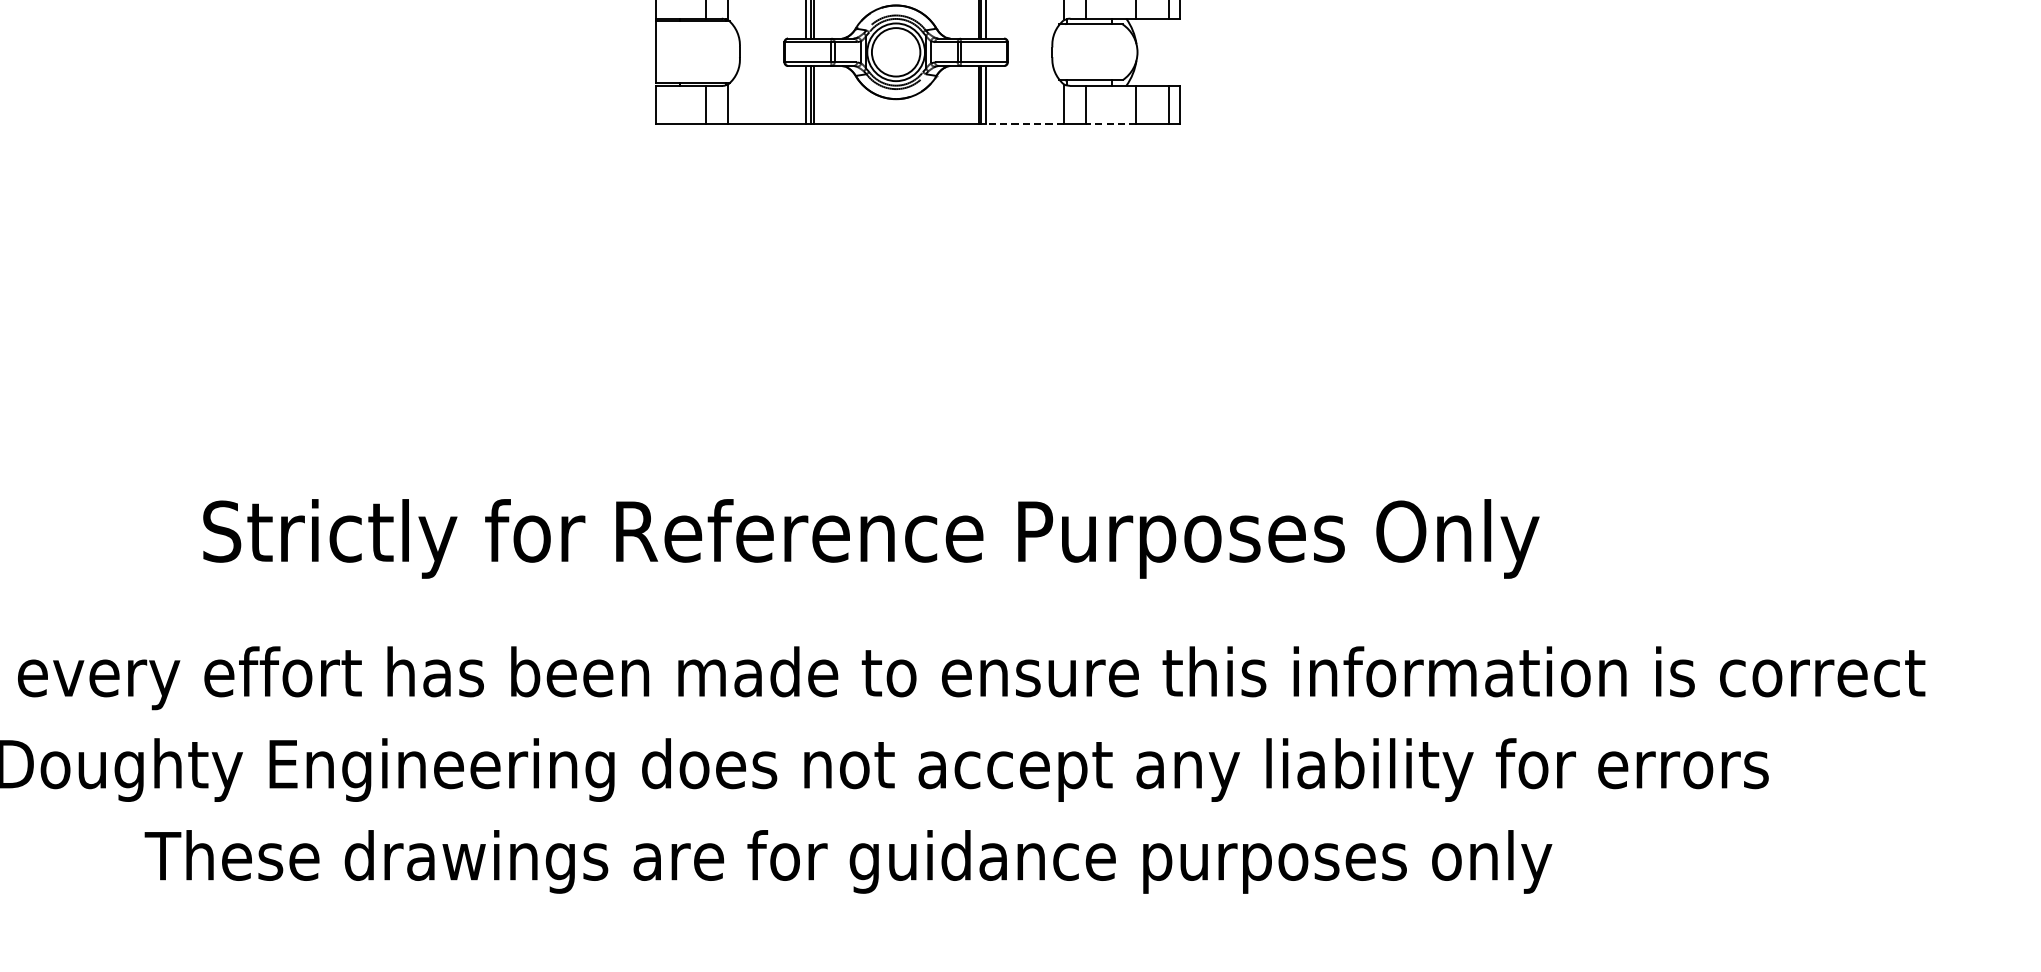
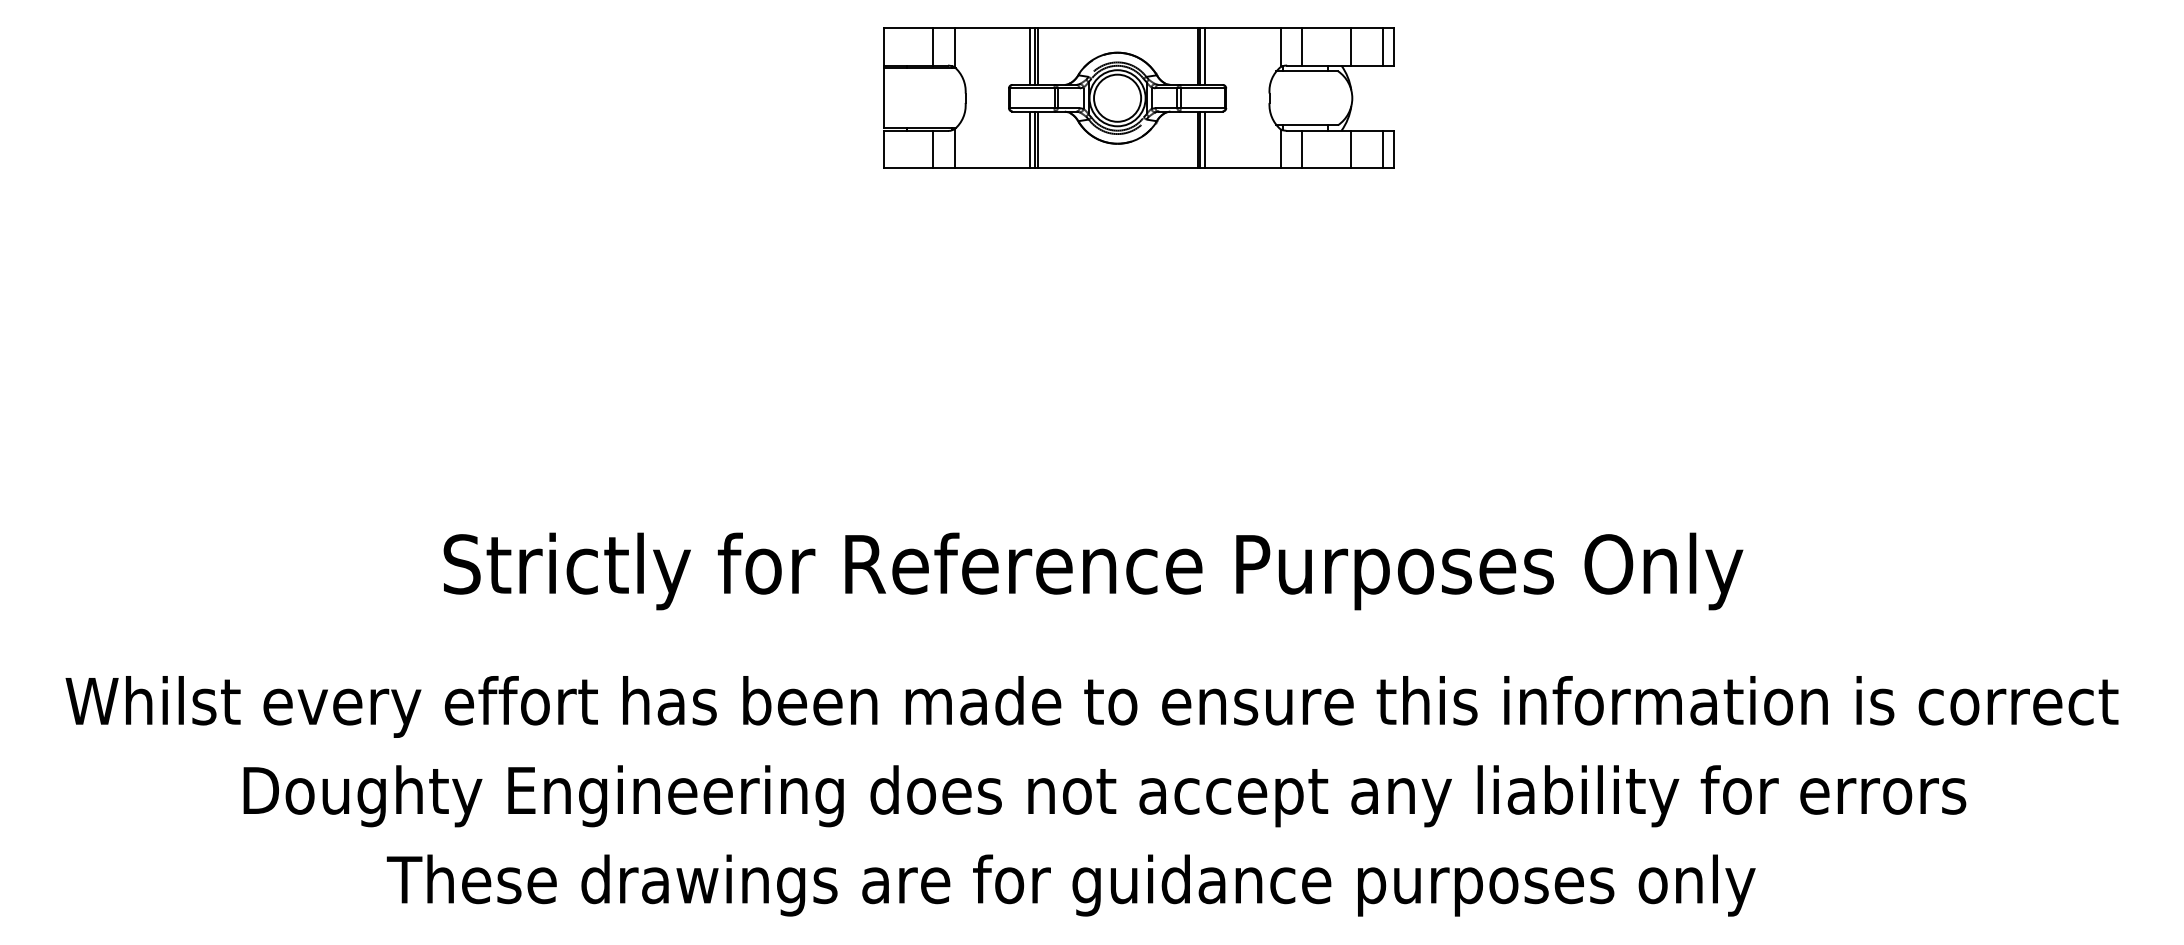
line: (1024, 124) -> (1242, 168), dashed -> solid
line: (1110, 124) -> (1326, 168), dashed -> solid

